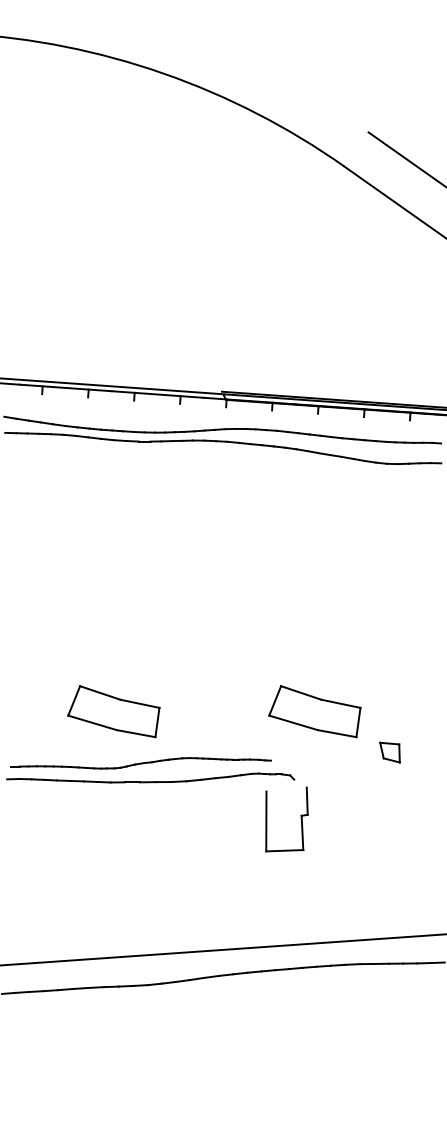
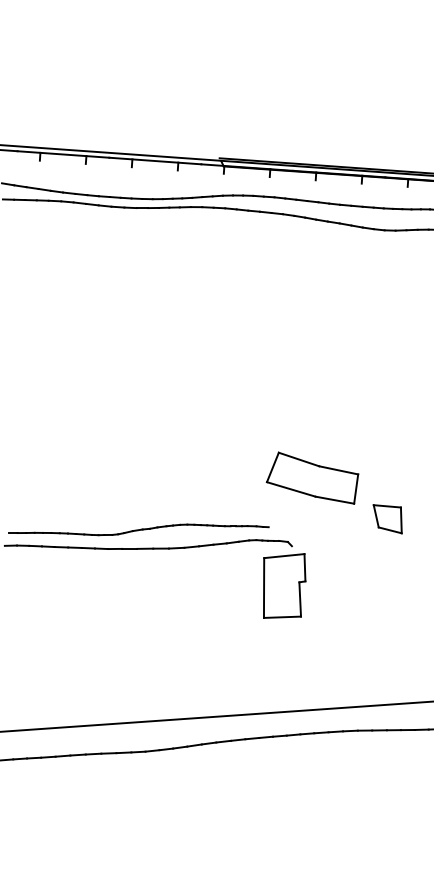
part: (113, 711) -> (111, 478), removed
part: (389, 752) -> (387, 519), size x1.43
line: (286, 789) -> (284, 556), added

